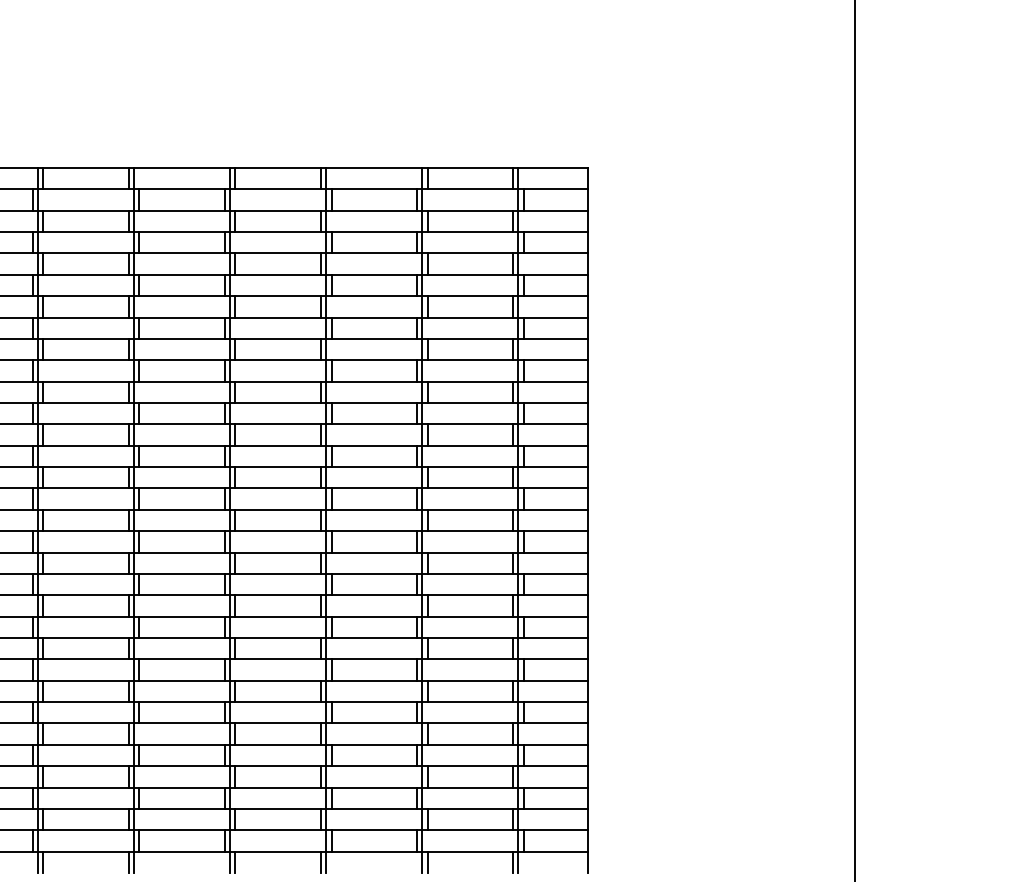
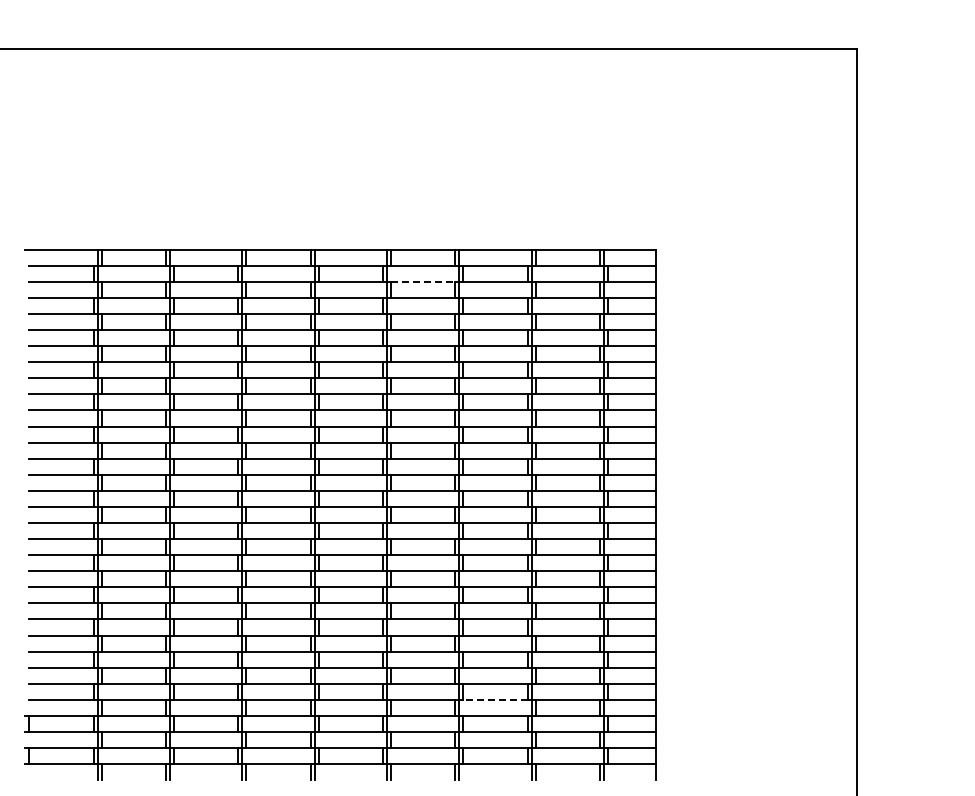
line: (278, 210) -> (423, 281), solid -> dashed
line: (374, 765) -> (495, 699), solid -> dashed

